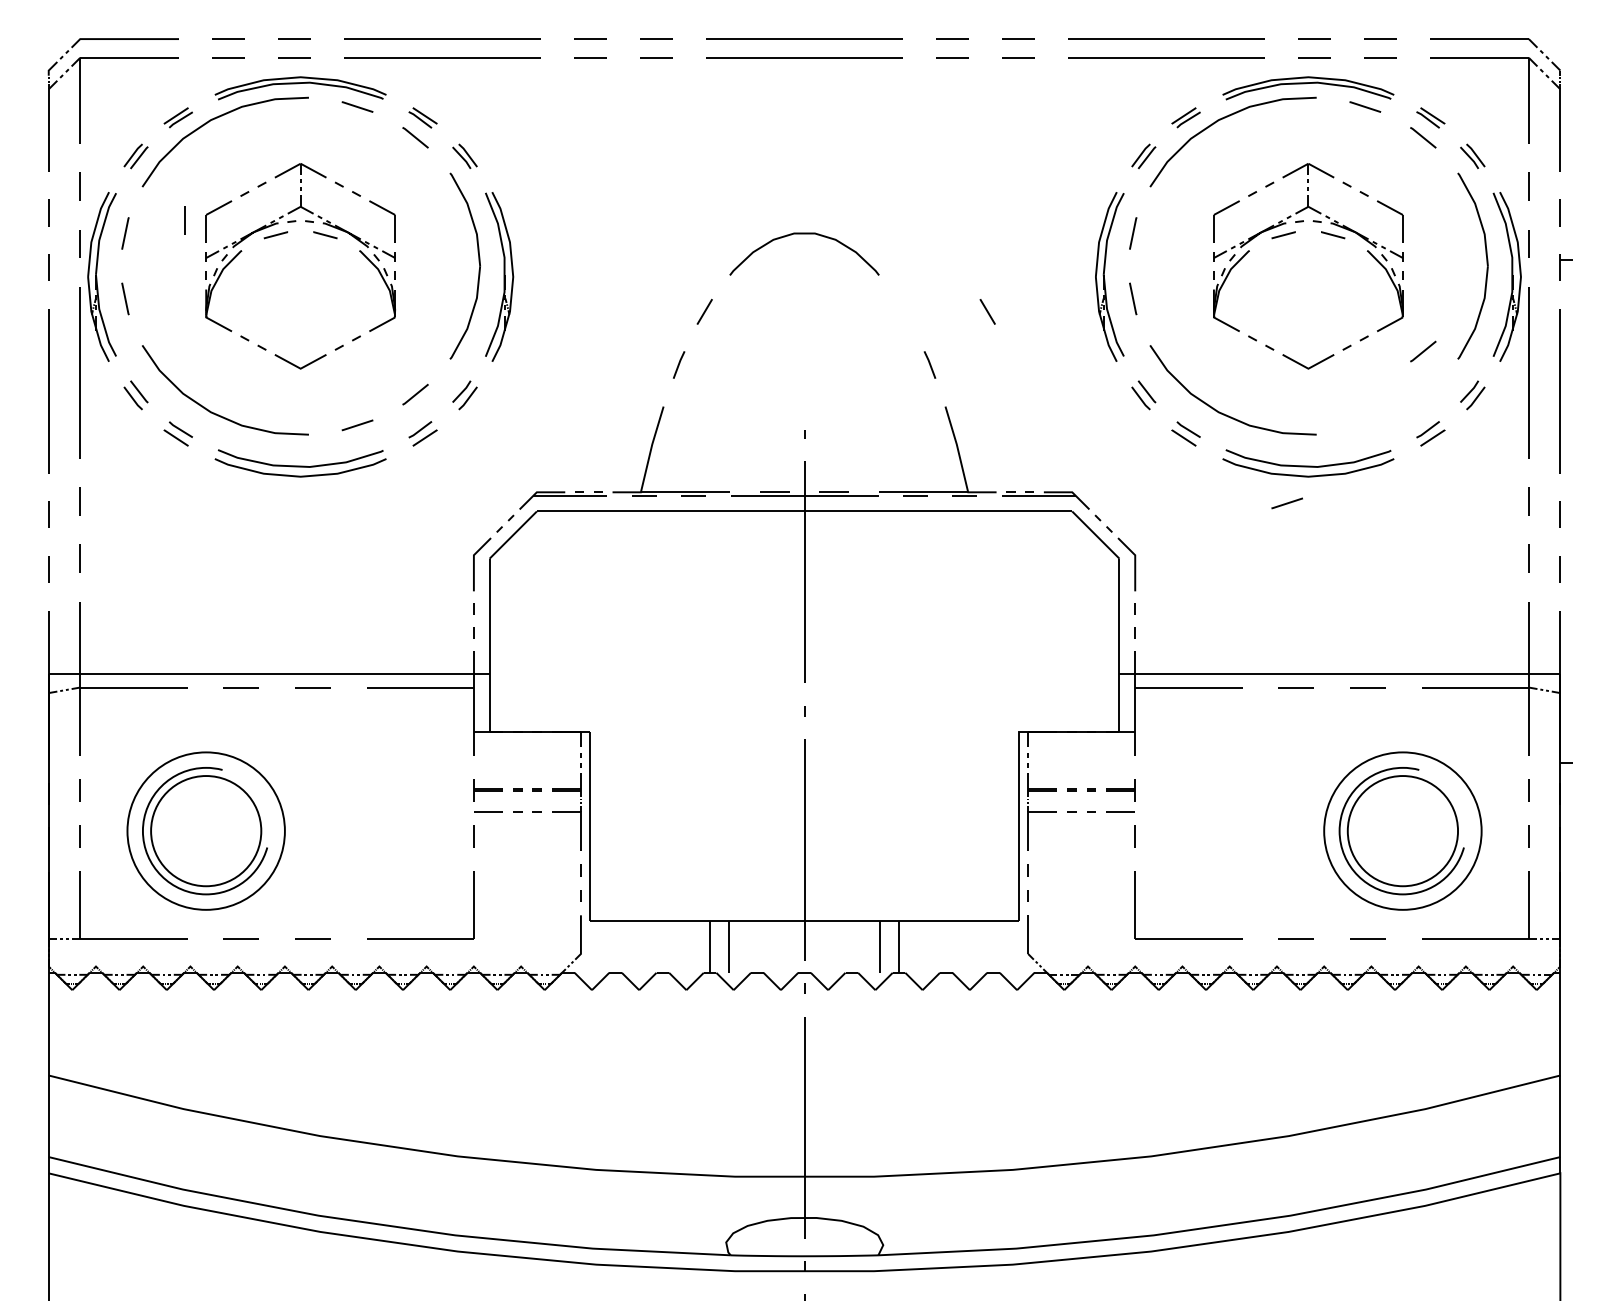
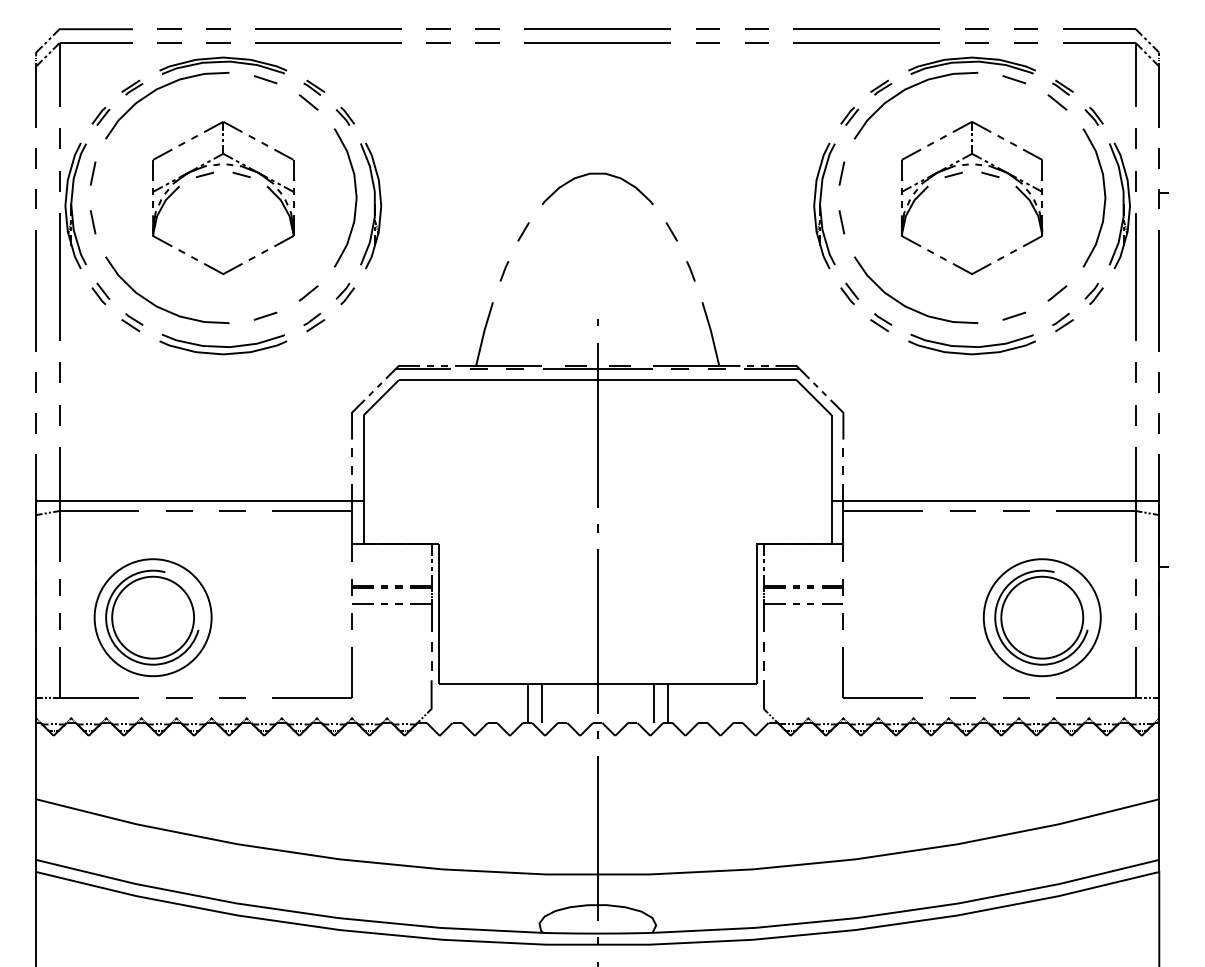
line: (185, 219) -> (137, 163), removed
line: (987, 311) -> (671, 231), moved
line: (1423, 351) -> (1057, 293), moved
line: (1287, 502) -> (1014, 315), moved

